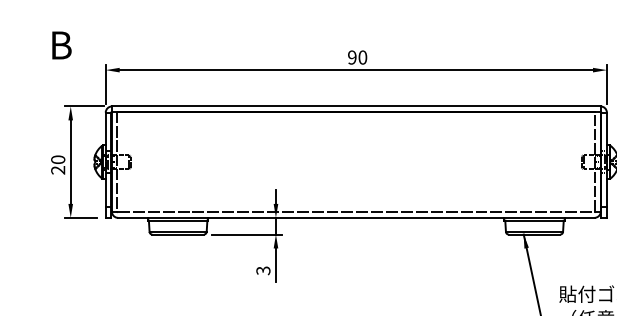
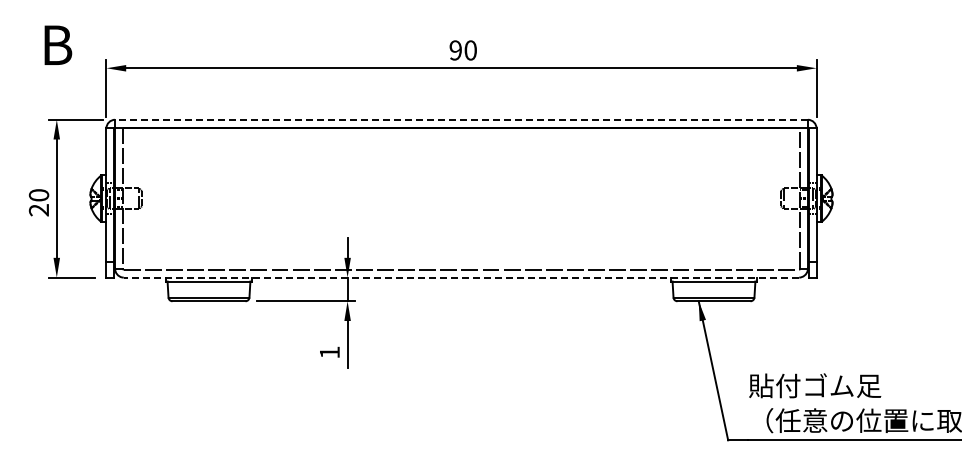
text: (62, 44) -> (58, 44), moved
line: (355, 106) -> (460, 119), solid -> dashed
line: (356, 217) -> (461, 277), solid -> dashed
text: (263, 270) -> (329, 352), 3 -> 1

